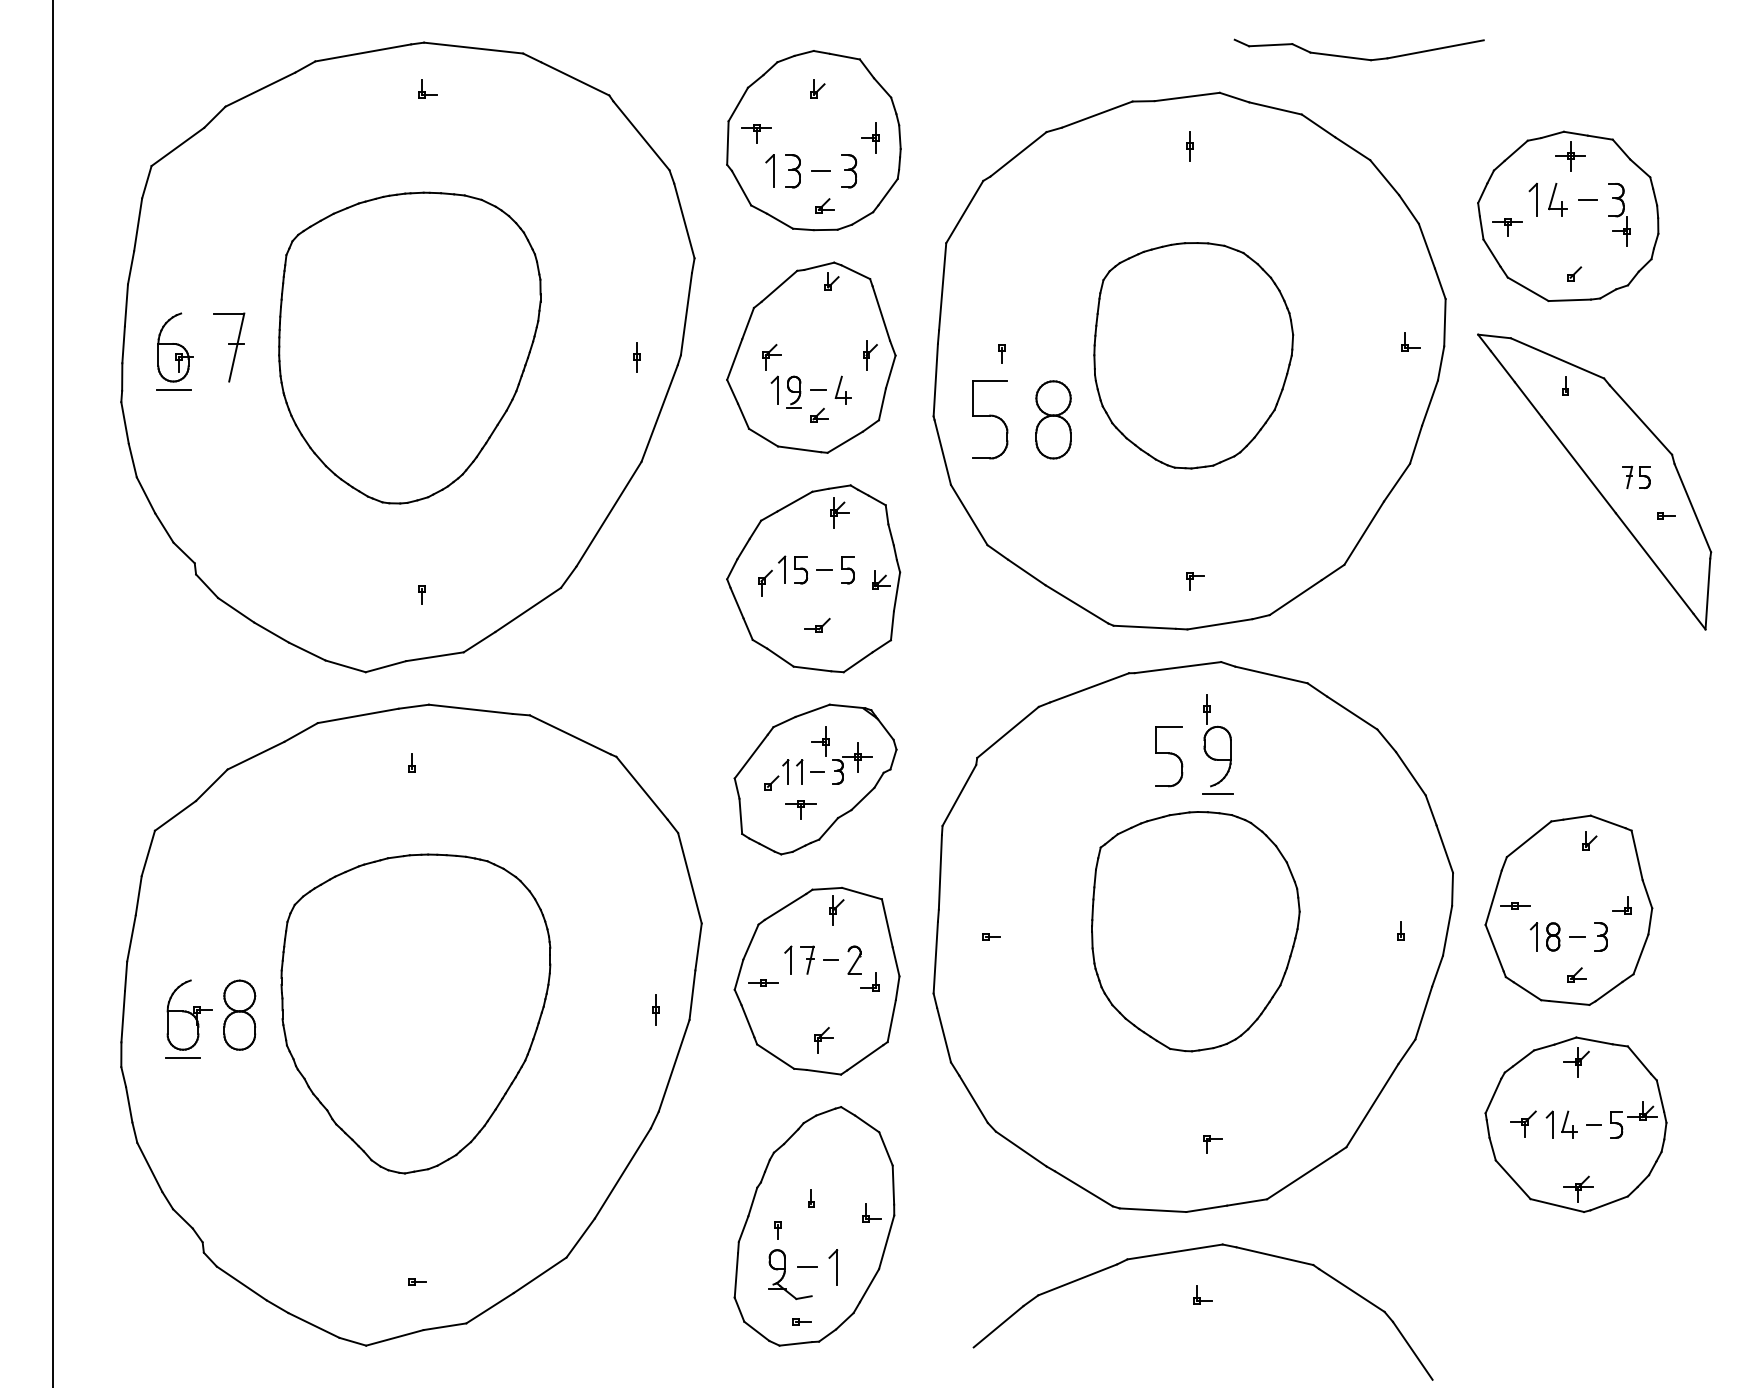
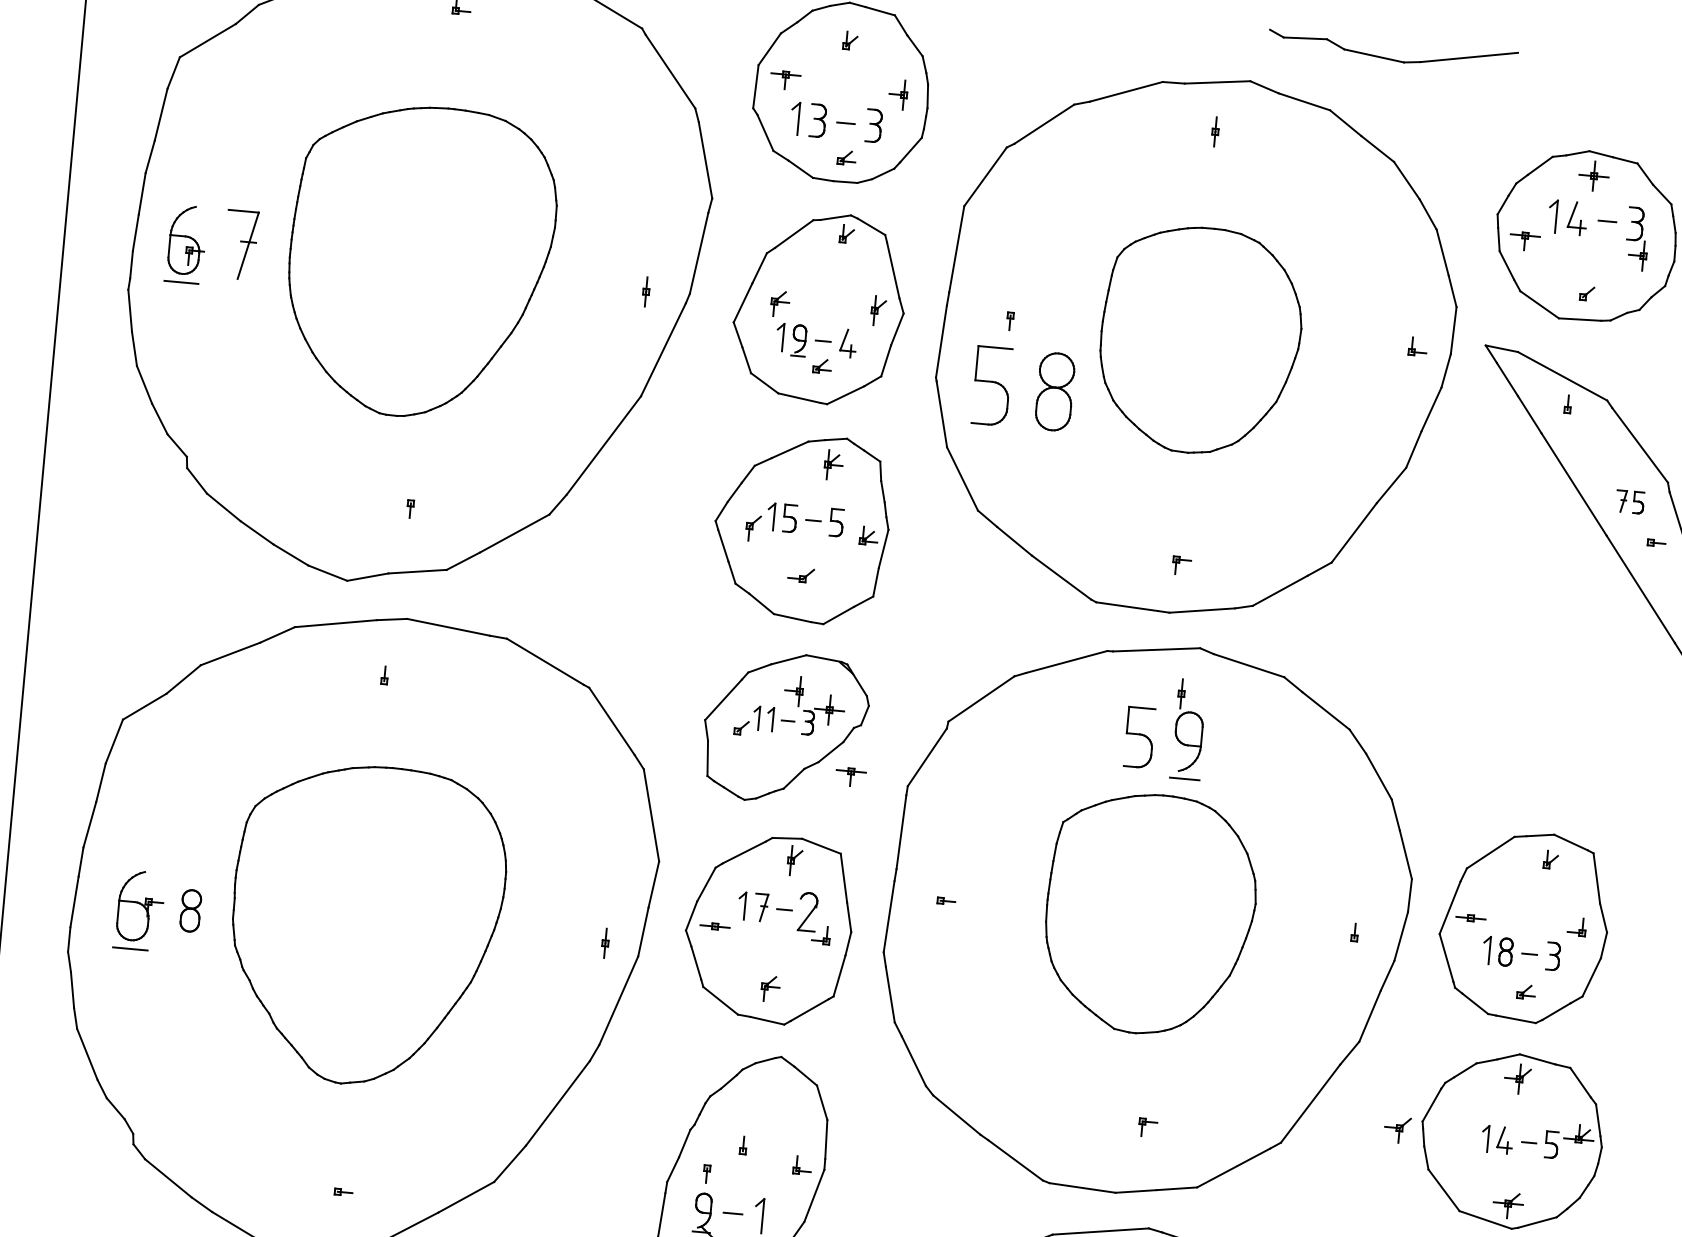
part: (800, 809) -> (850, 776), moved
part: (854, 959) -> (807, 911), size x1.4
part: (239, 1014) -> (190, 910), size x0.6
part: (1523, 1123) -> (1397, 1129), moved

